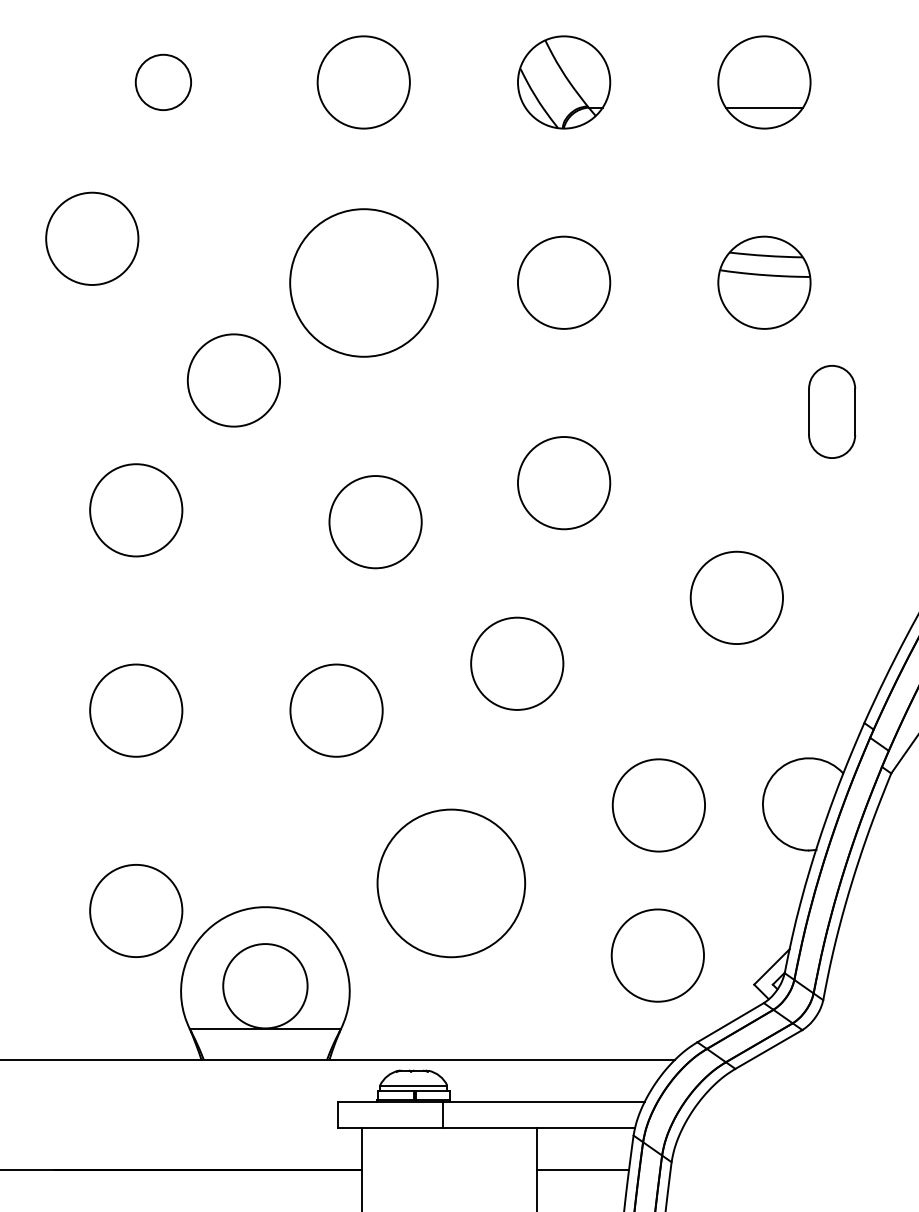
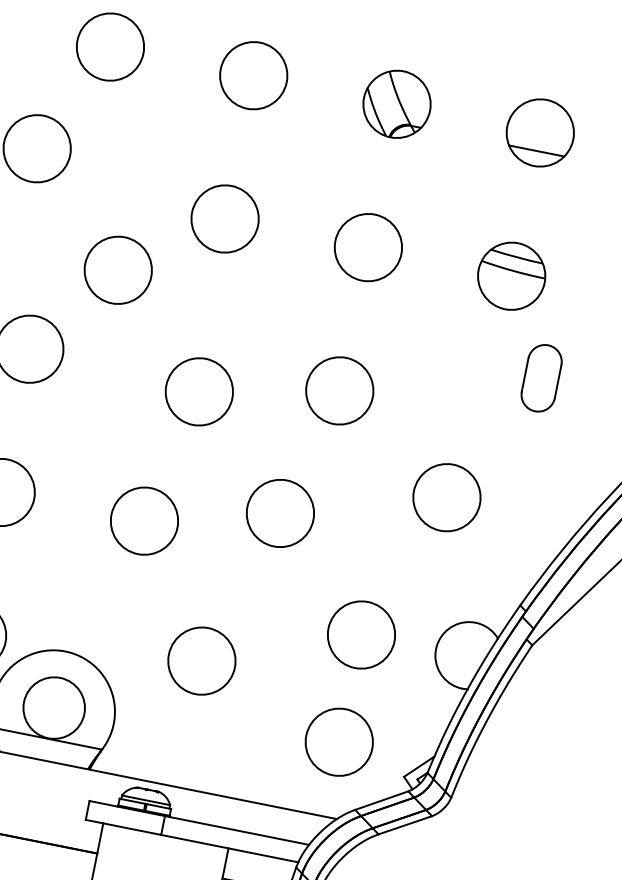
circle: (163, 82) -> (110, 47), size x1.67
circle: (363, 282) -> (224, 218), size x0.62
circle: (451, 883) -> (201, 661), size x0.62

